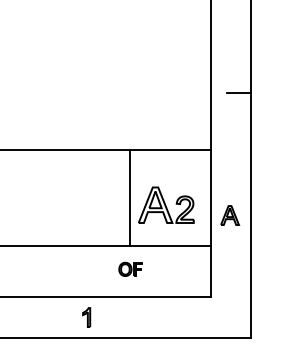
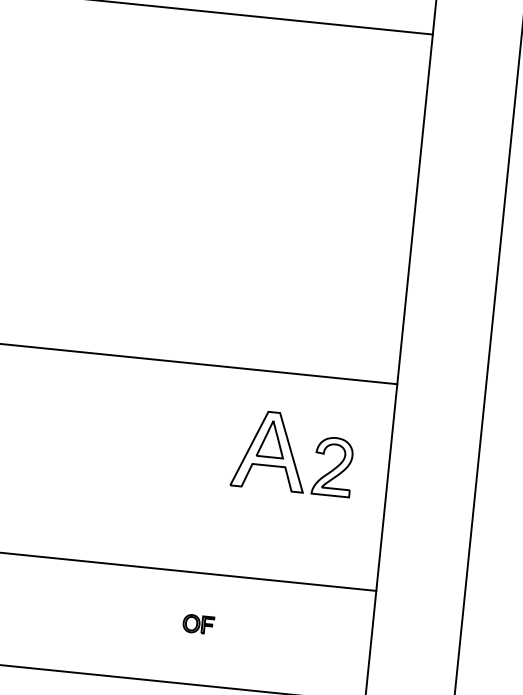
line: (238, 93) -> (469, 268), removed
line: (129, 197) -> (211, 469), removed
part: (166, 204) -> (294, 451), moved
part: (230, 215) -> (425, 530), removed
part: (130, 268) -> (198, 622), size x0.6

